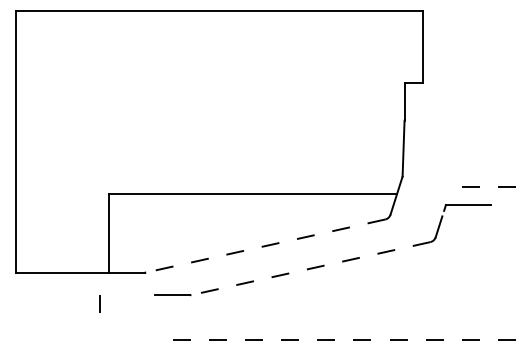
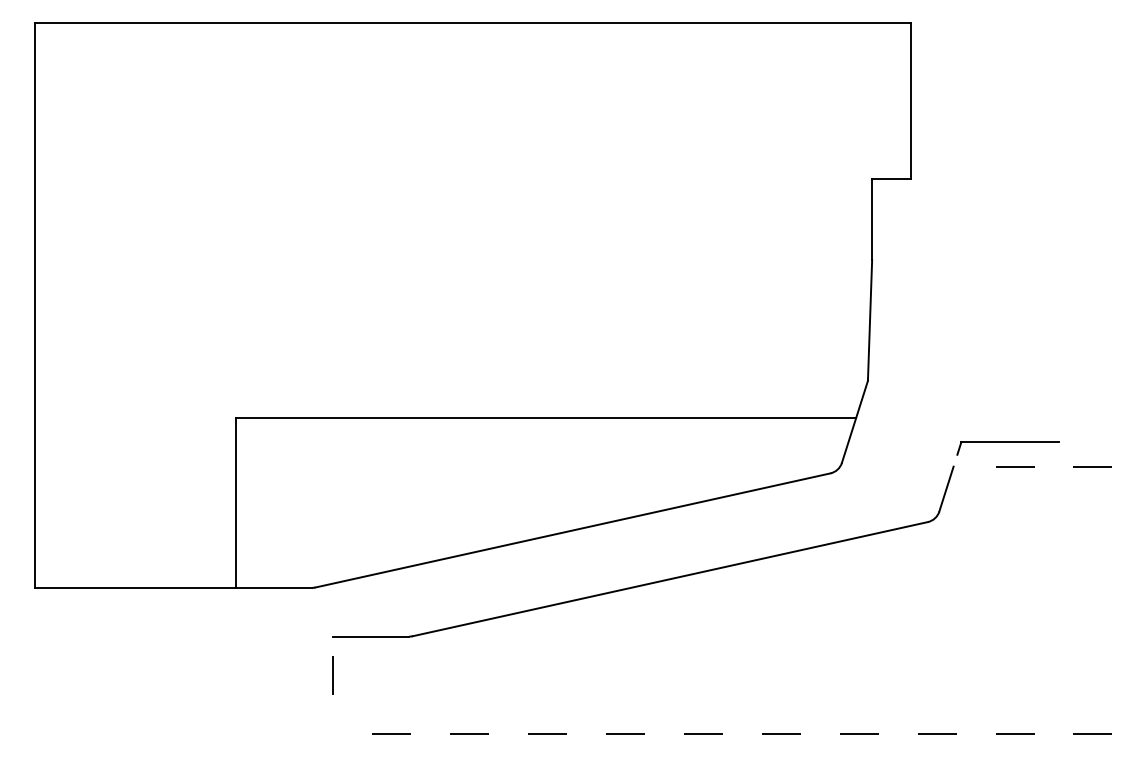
line: (479, 186) -> (1033, 464), moved
line: (265, 246) -> (572, 531), dashed -> solid
line: (310, 268) -> (669, 578), dashed -> solid
line: (99, 303) -> (333, 673), moved

